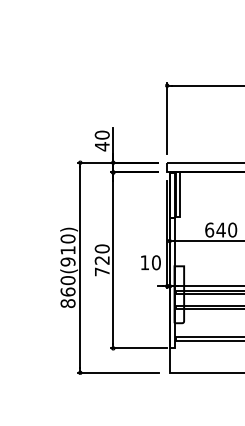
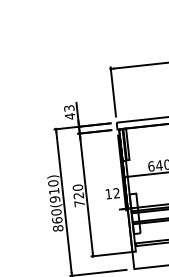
text: (101, 134) -> (68, 107), 40 -> 43
text: (156, 262) -> (116, 193), 10 -> 12

